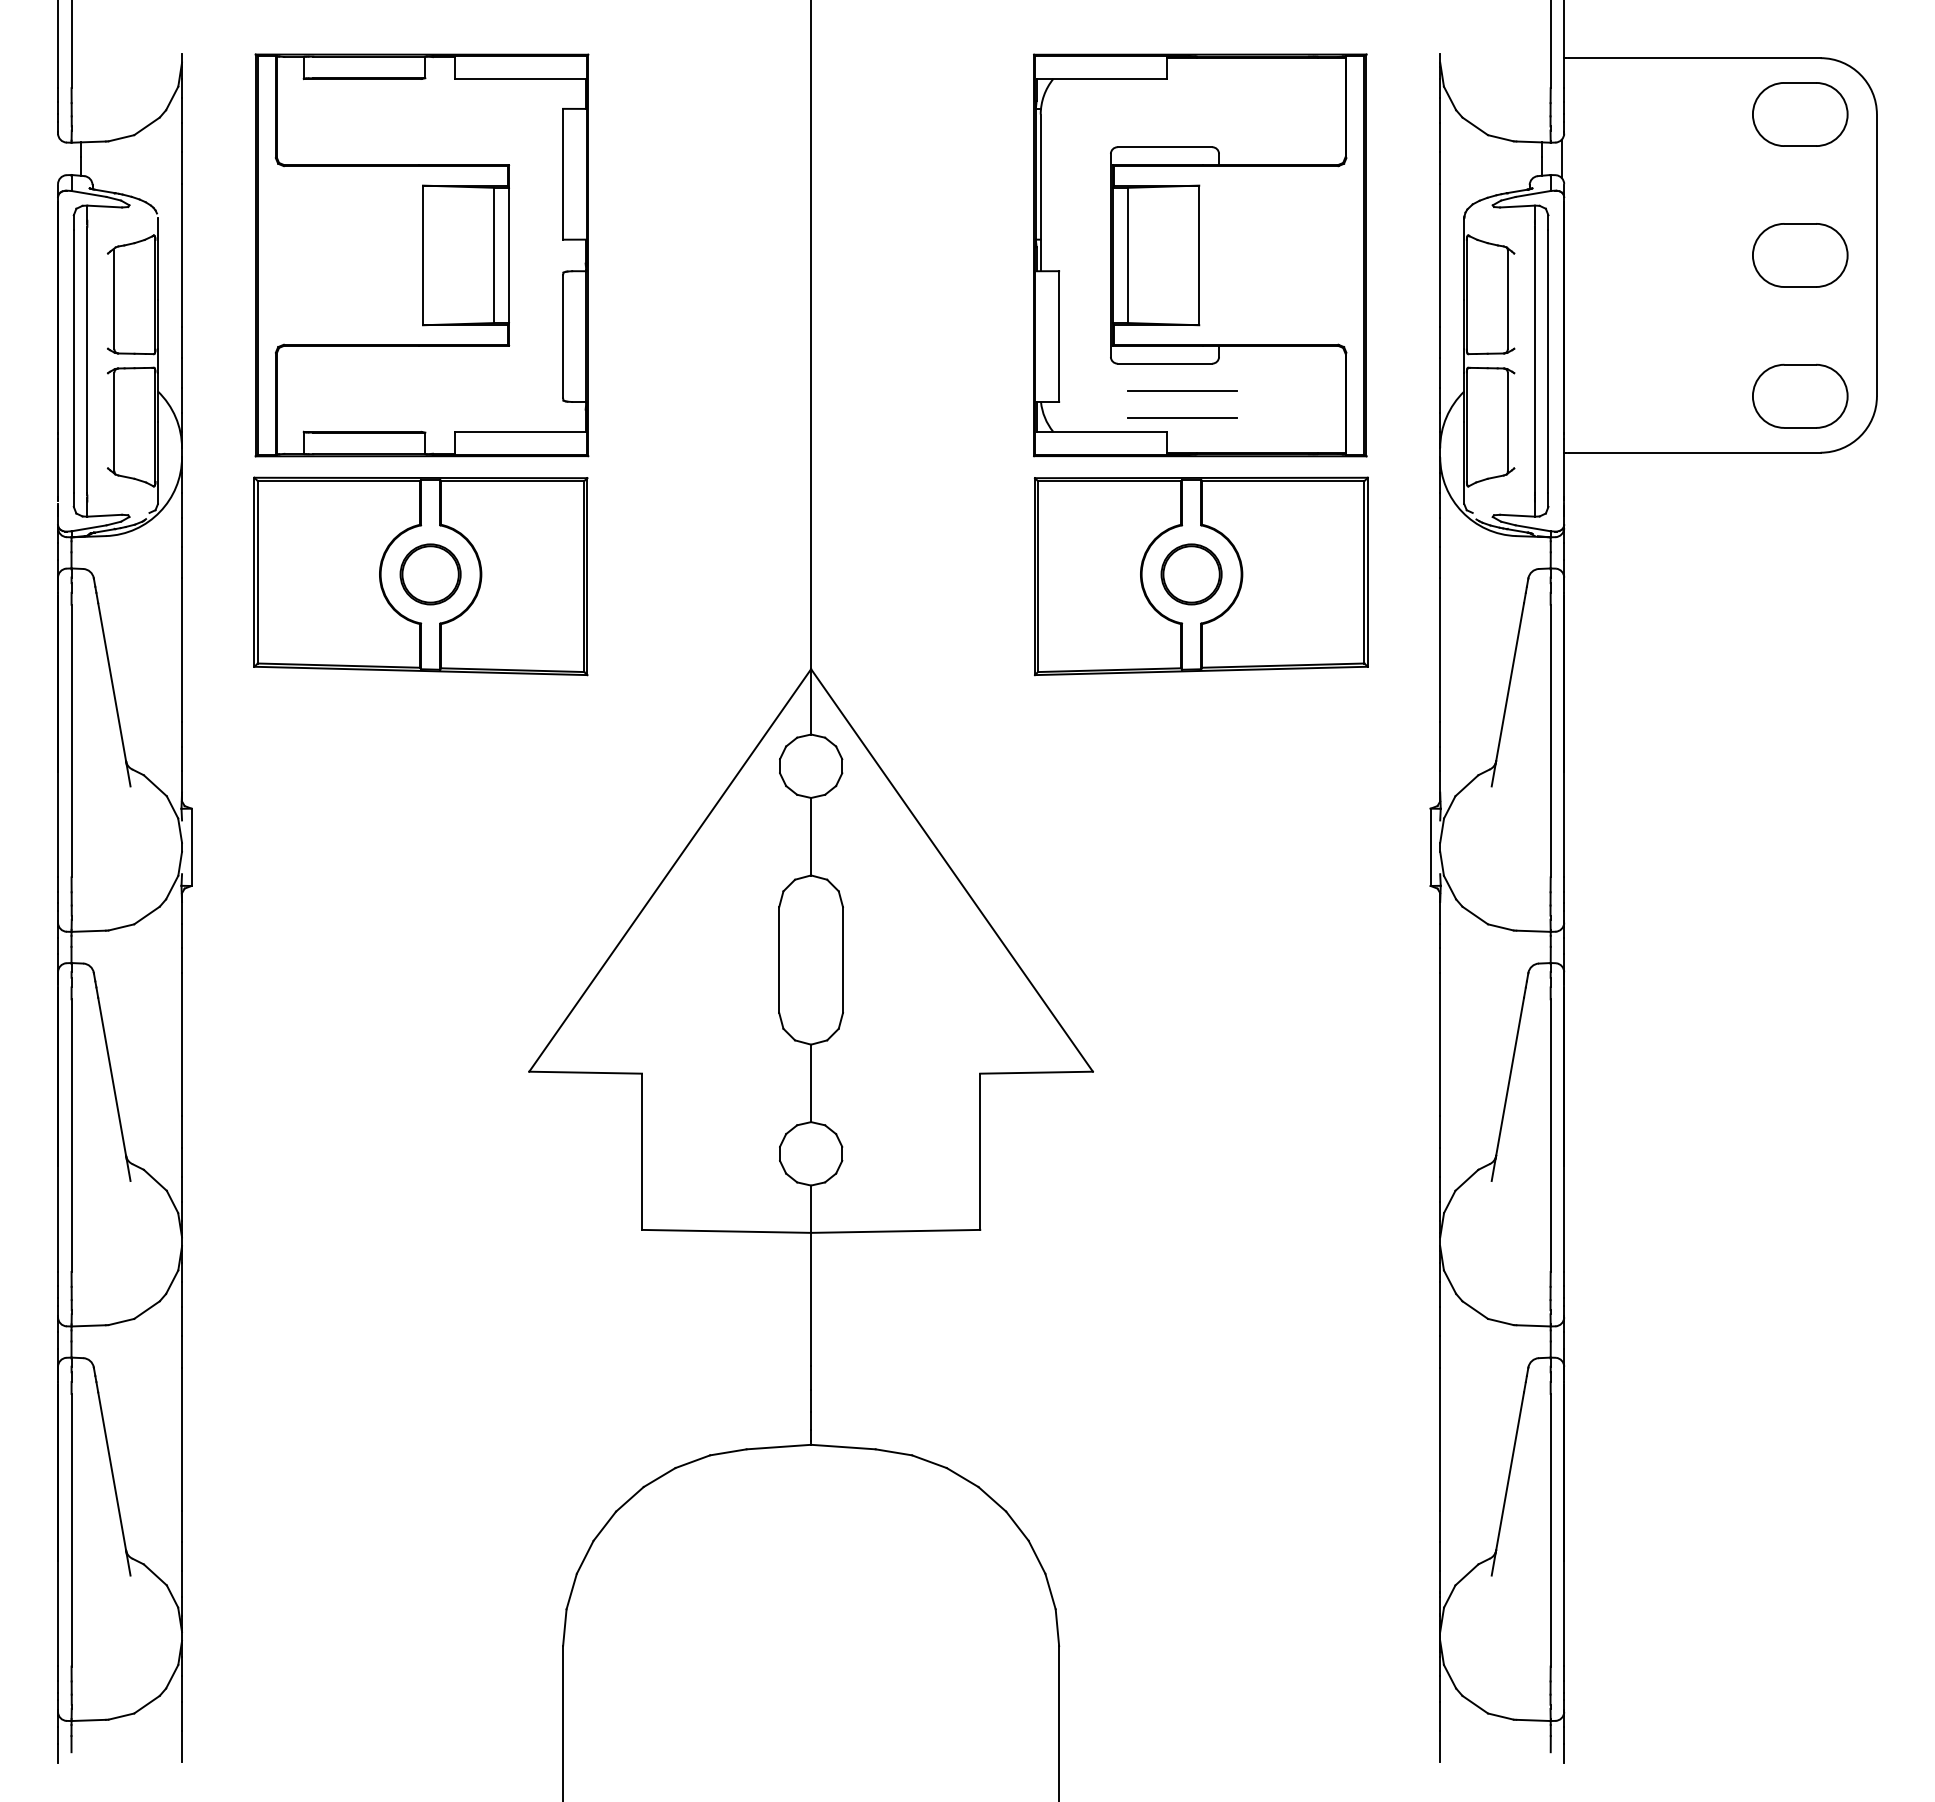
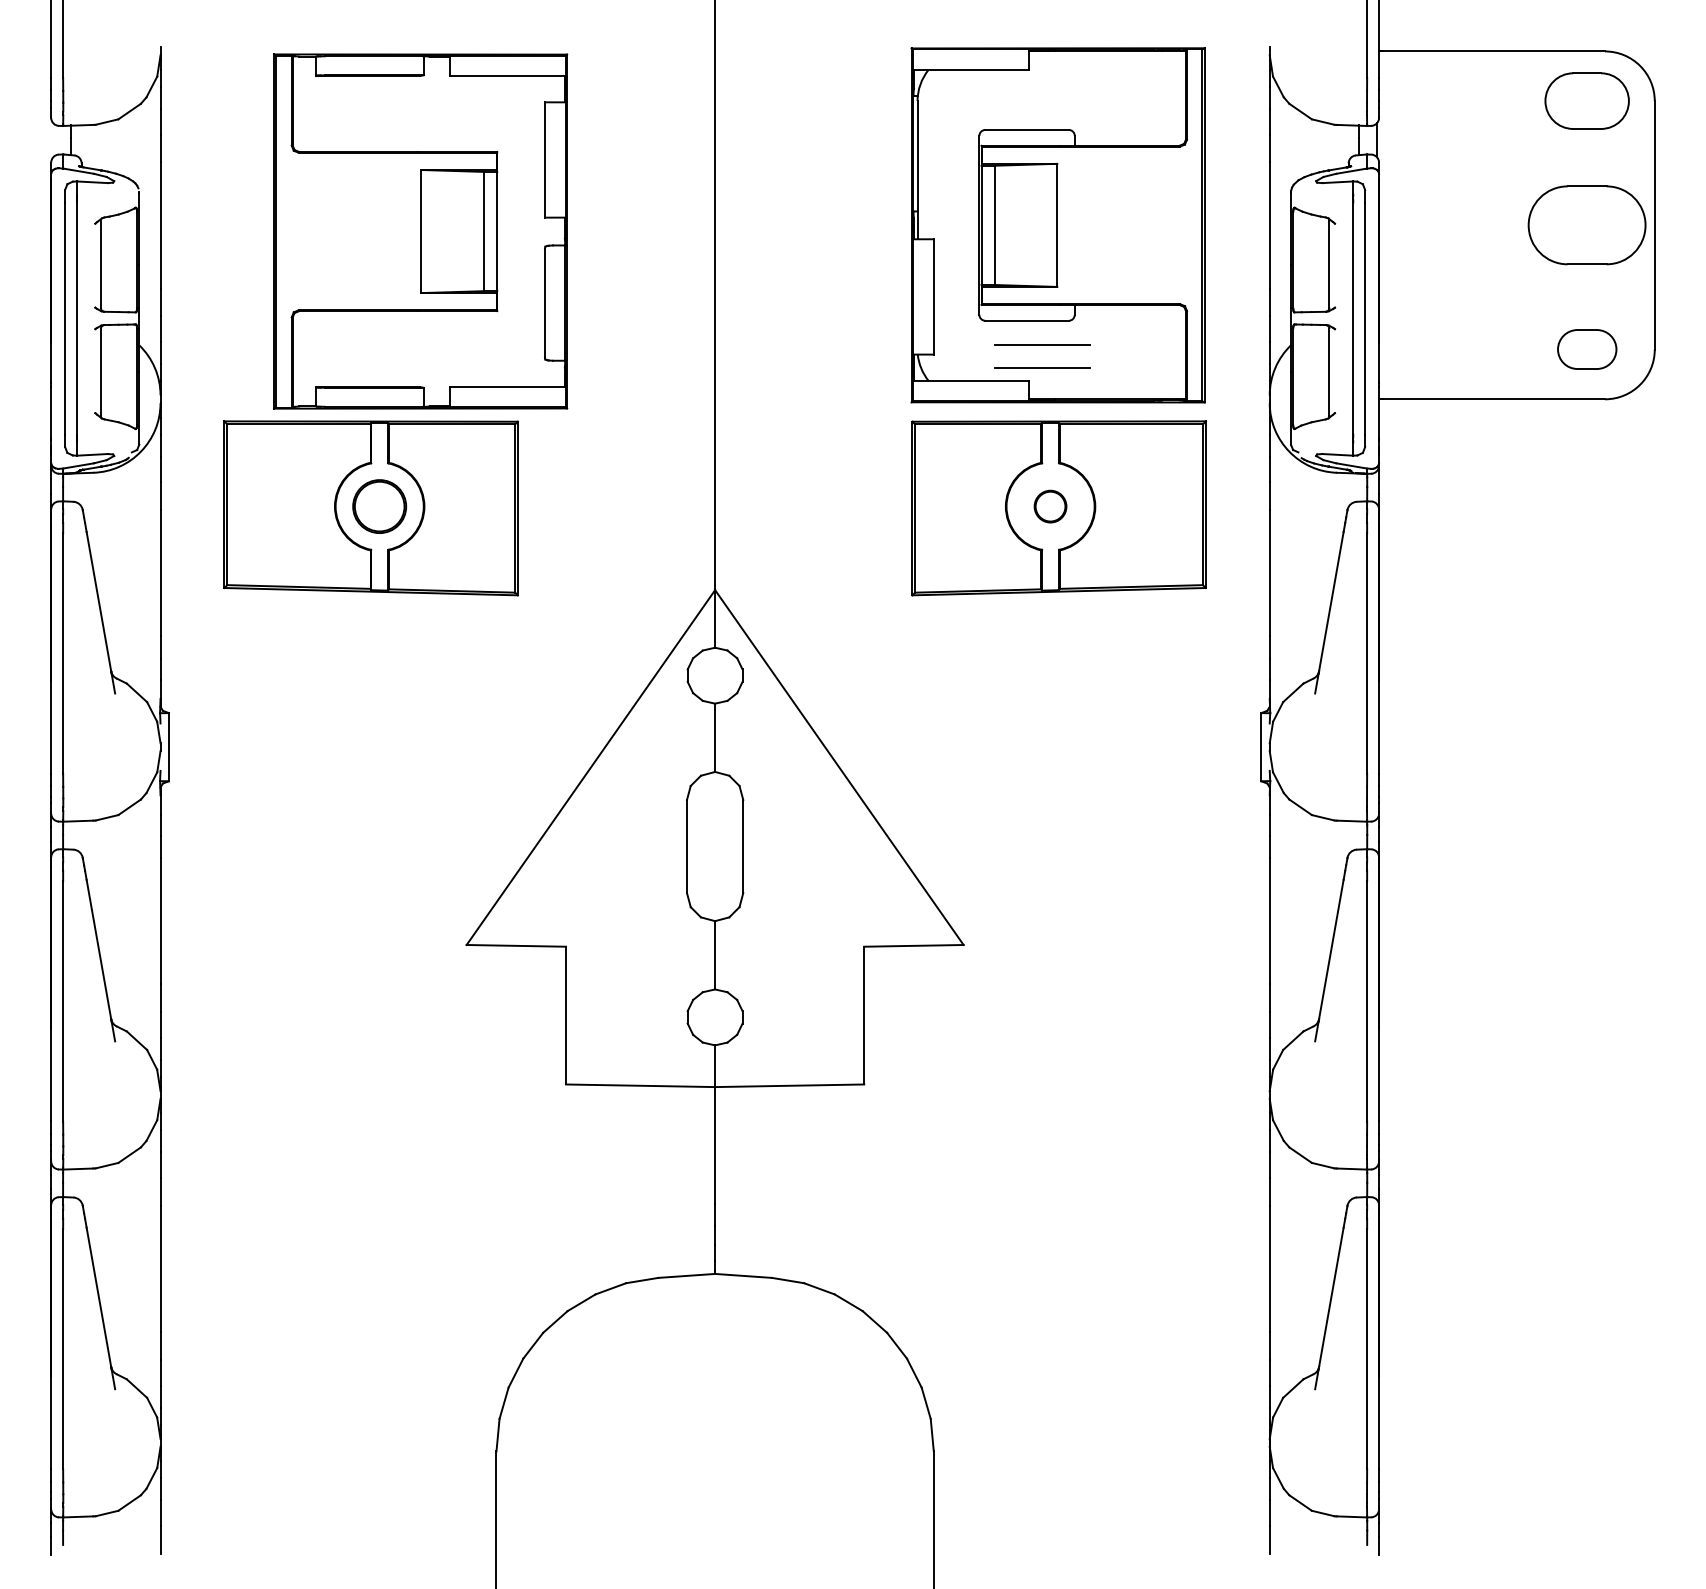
part: (421, 255) -> (420, 231), moved
part: (1800, 255) -> (1587, 225), size x1.4
part: (1800, 395) -> (1587, 348), size x0.7
part: (1191, 574) -> (1050, 506), size x0.6

